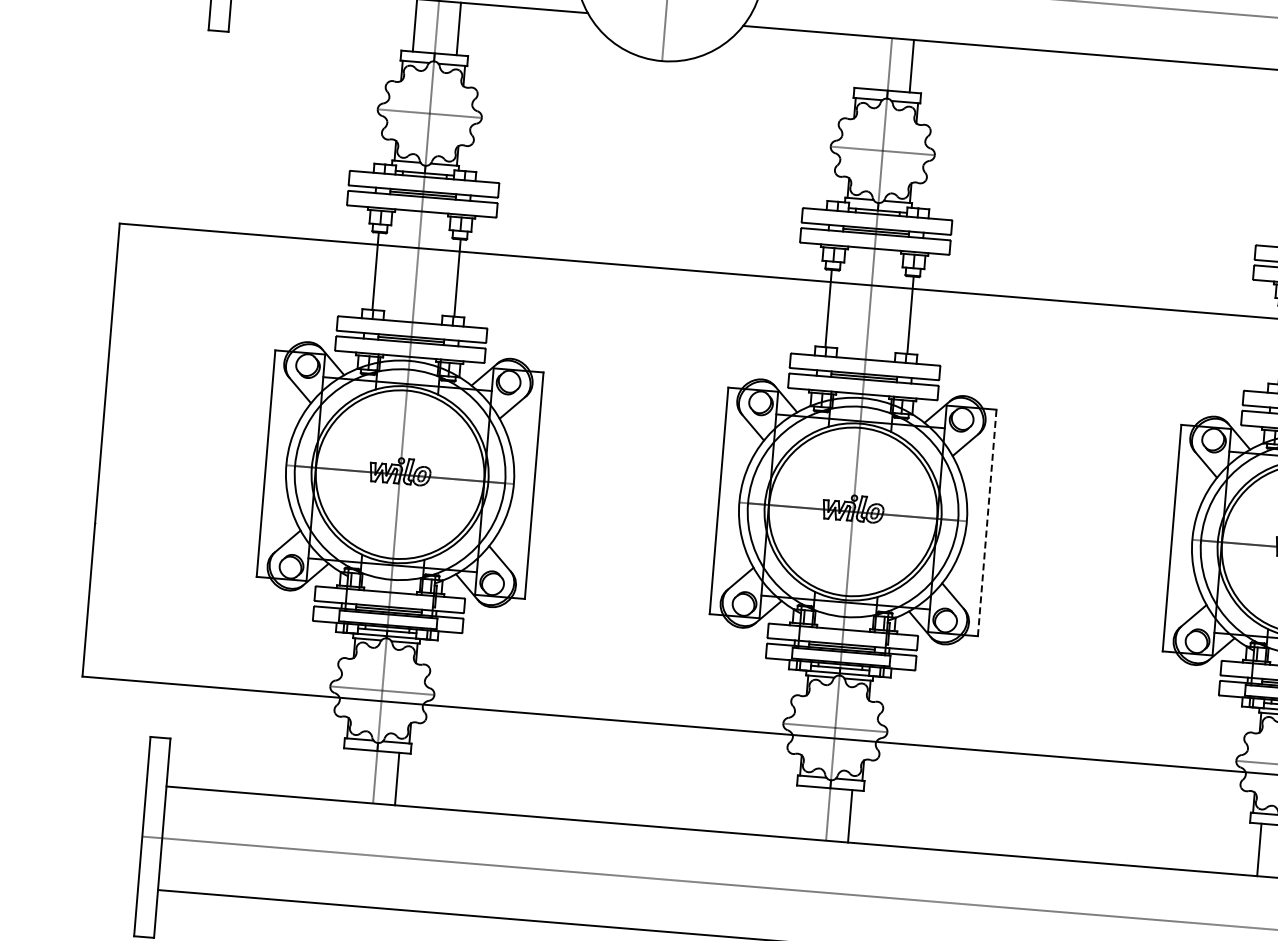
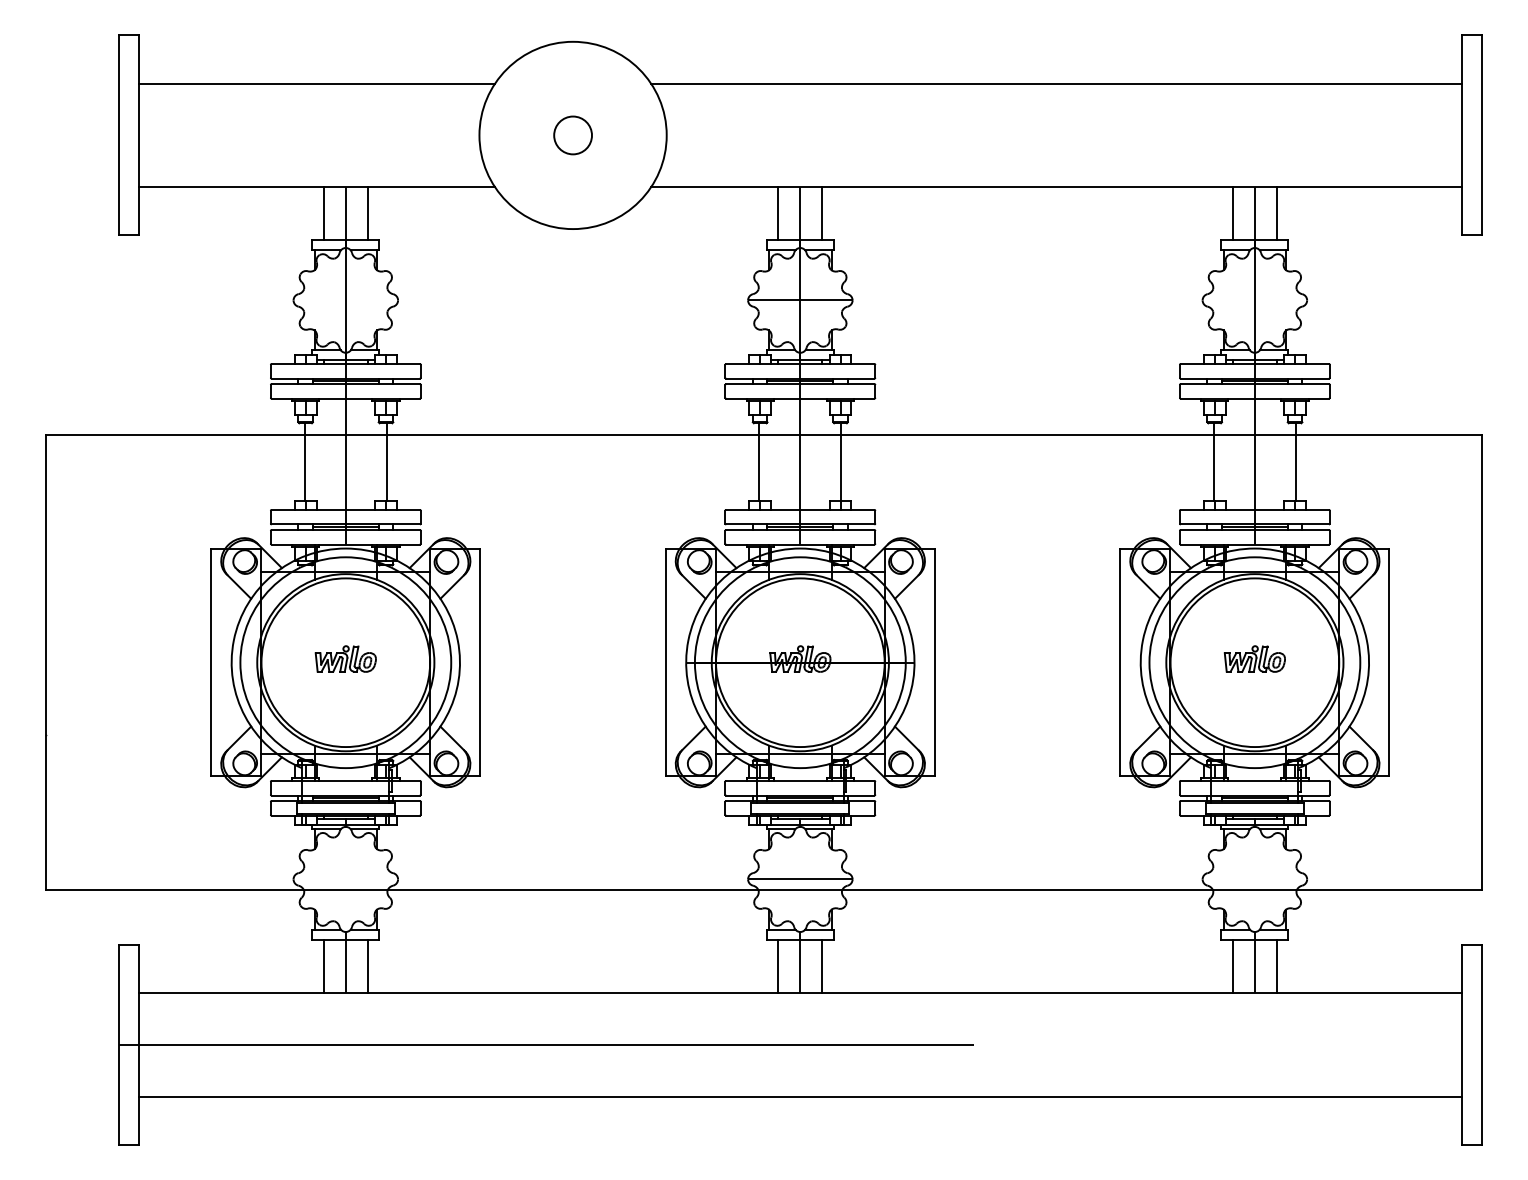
line: (868, 62) -> (778, 213), added
line: (986, 522) -> (934, 662), dashed -> solid
line: (353, 774) -> (323, 965), added
line: (806, 811) -> (778, 965), added

